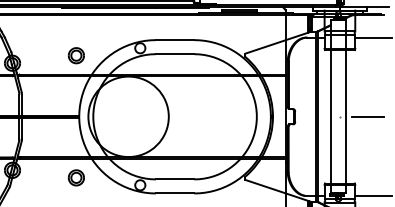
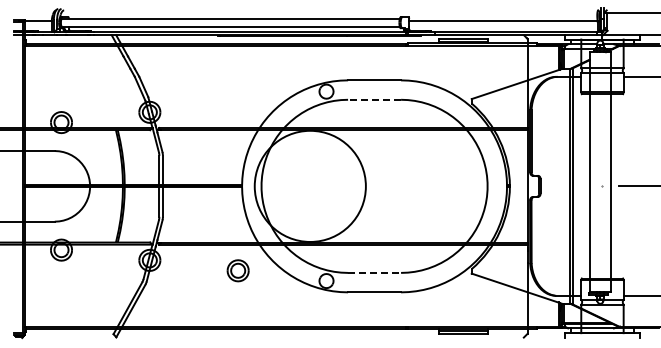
line: (175, 53) -> (374, 99), solid -> dashed
part: (75, 55) -> (237, 101), removed
line: (175, 179) -> (375, 272), solid -> dashed

